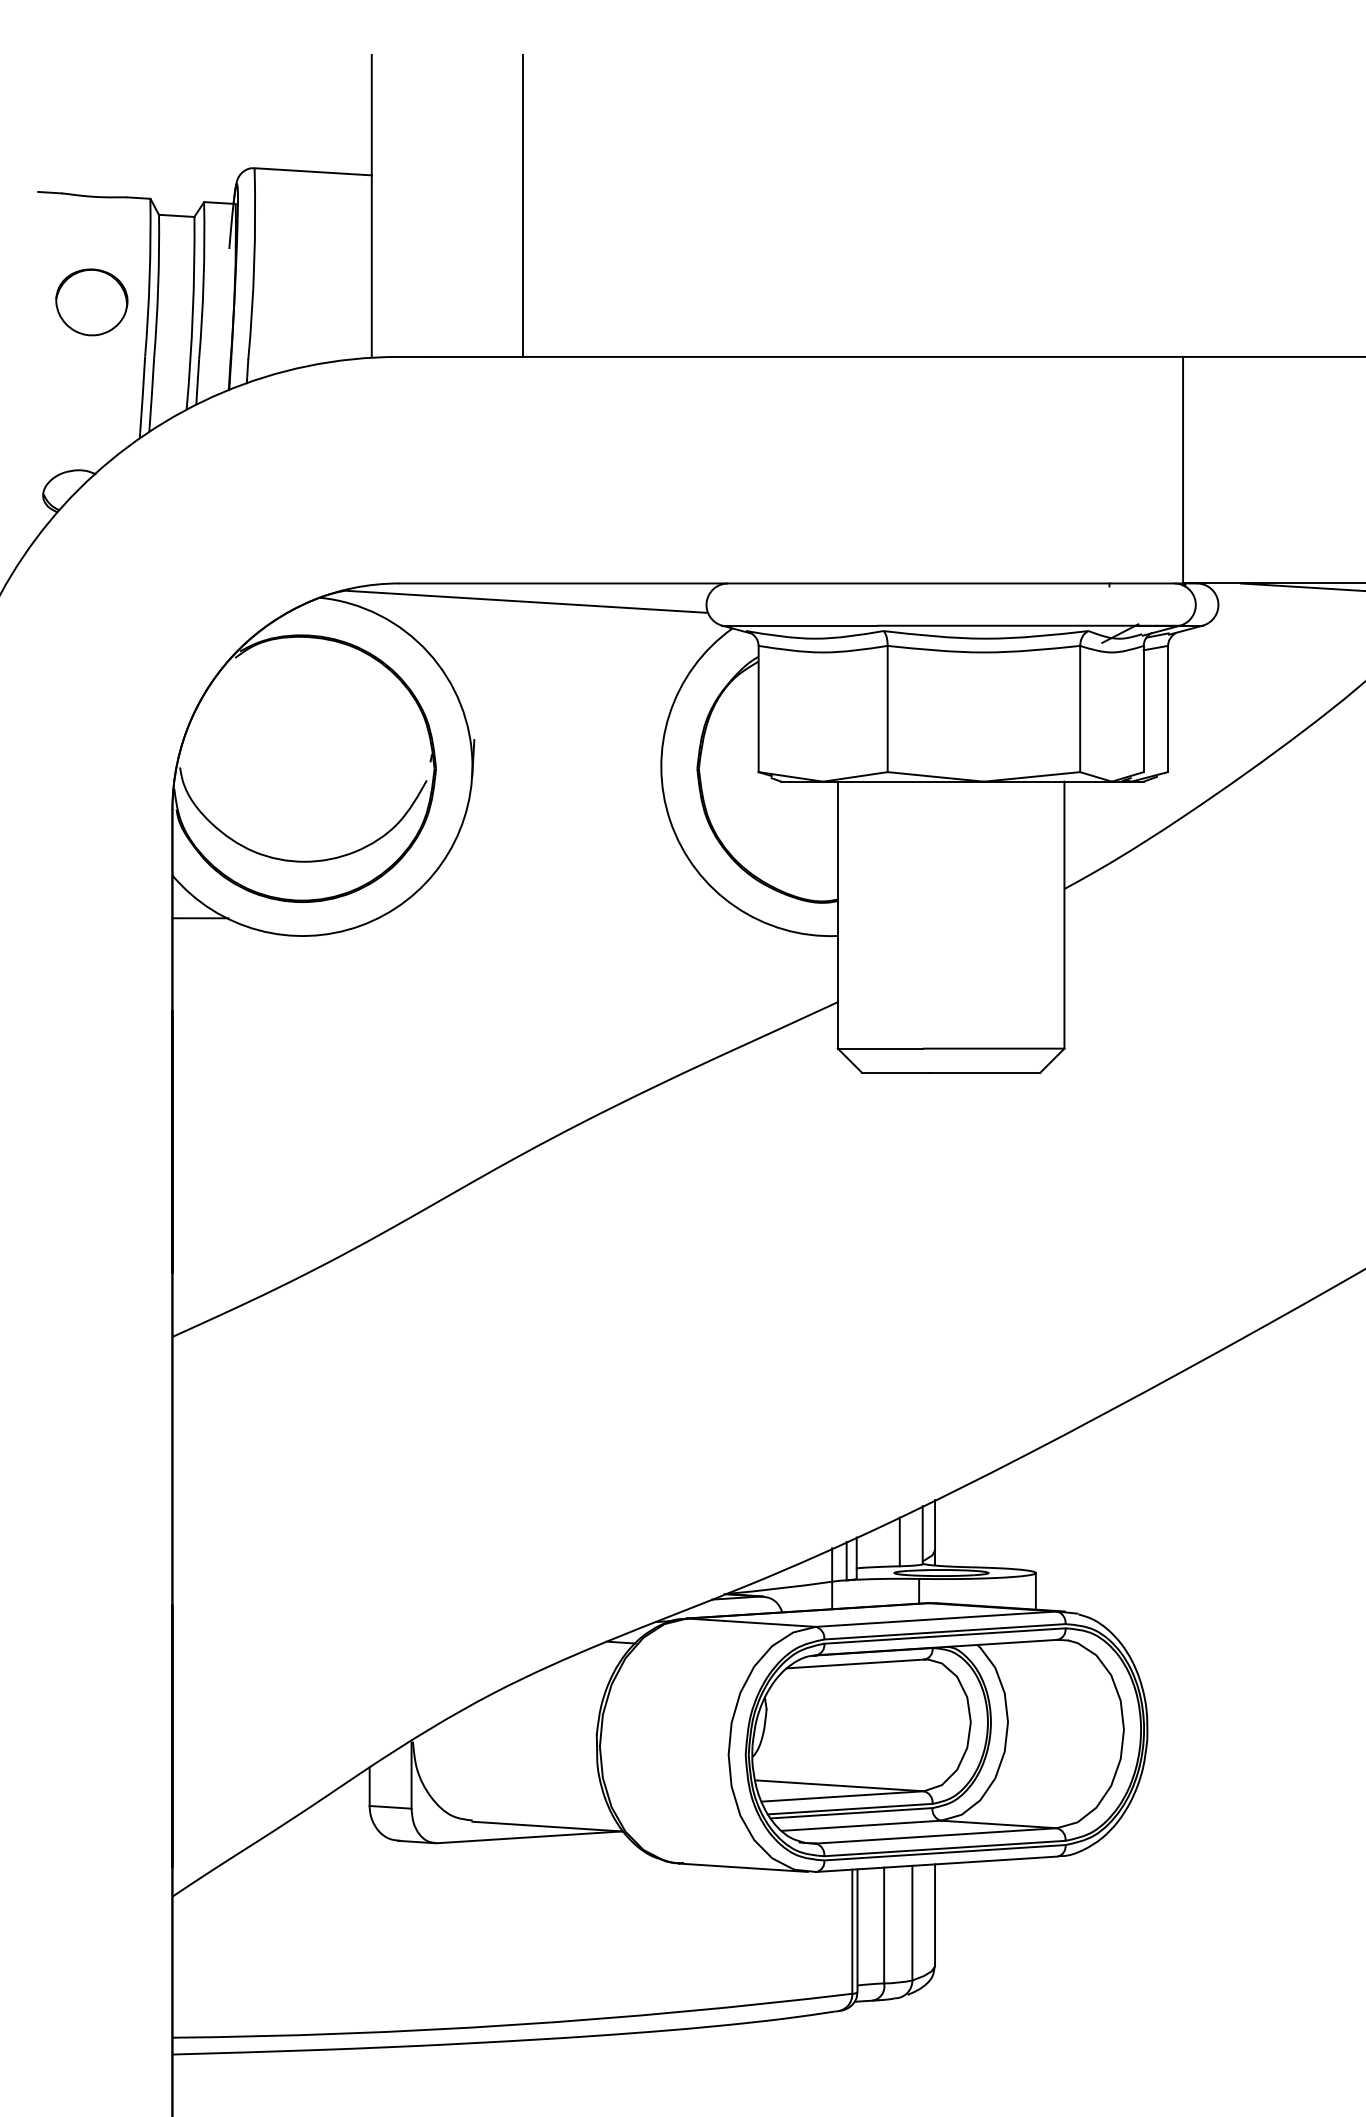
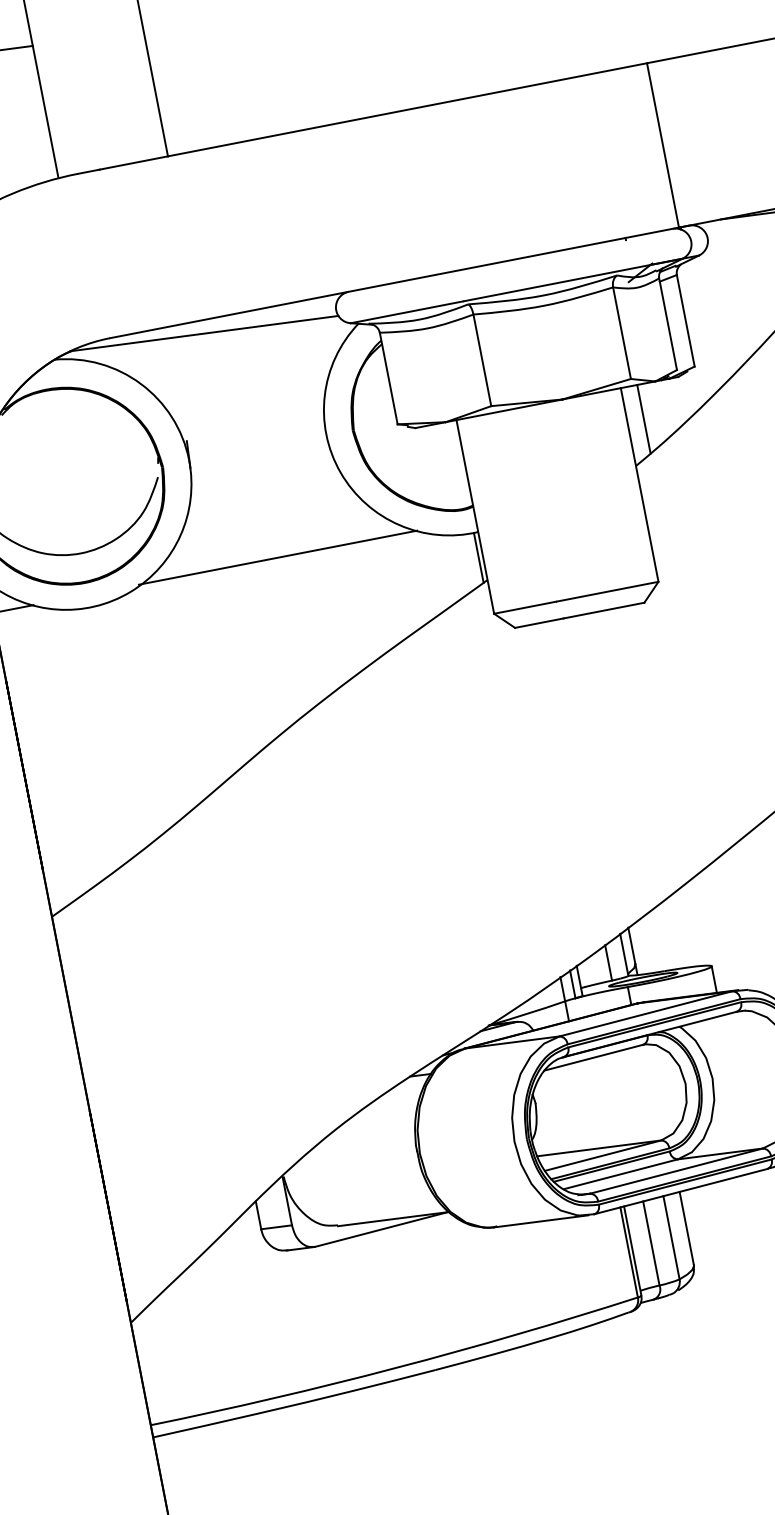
line: (1087, 828) -> (644, 418), added
line: (565, 918) -> (278, 557), added
line: (831, 970) -> (478, 557), added

